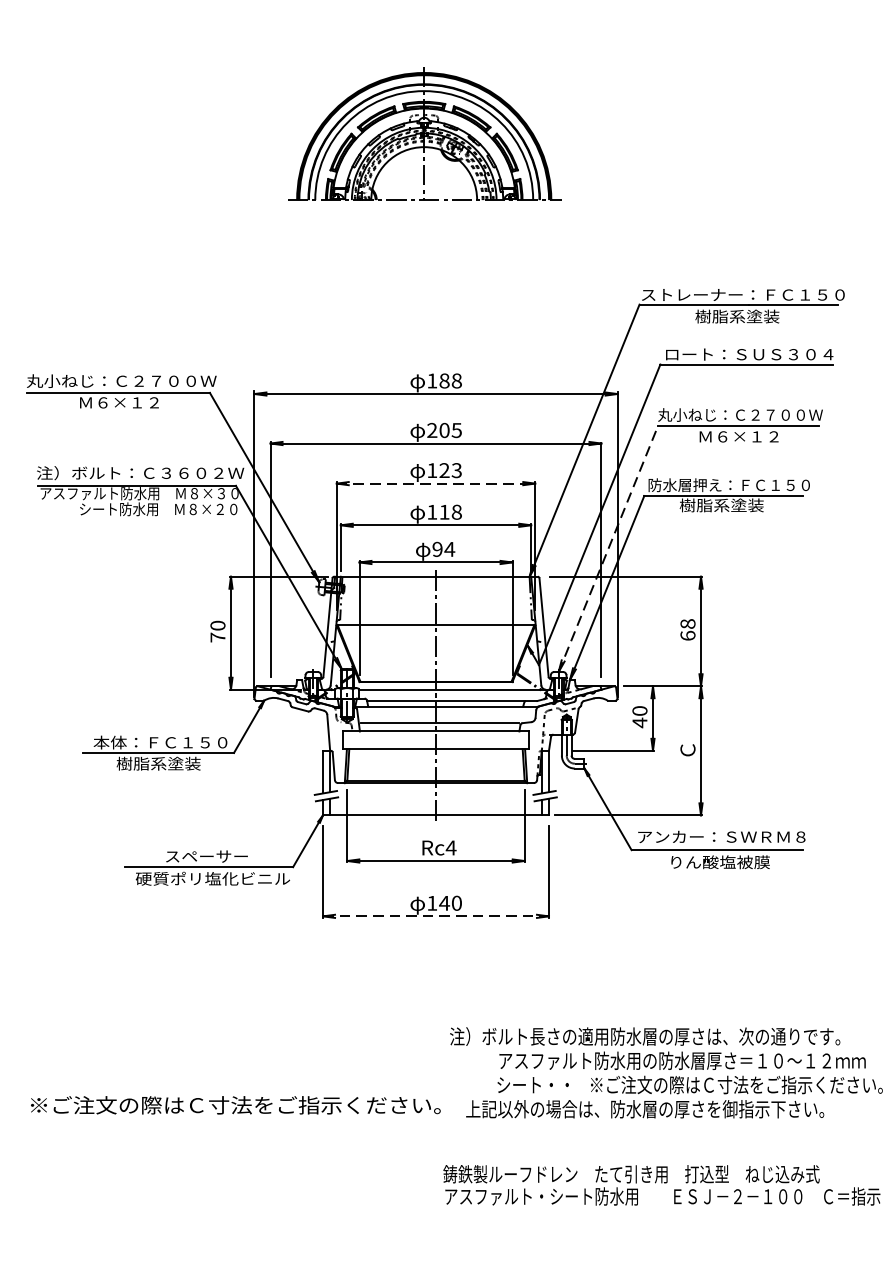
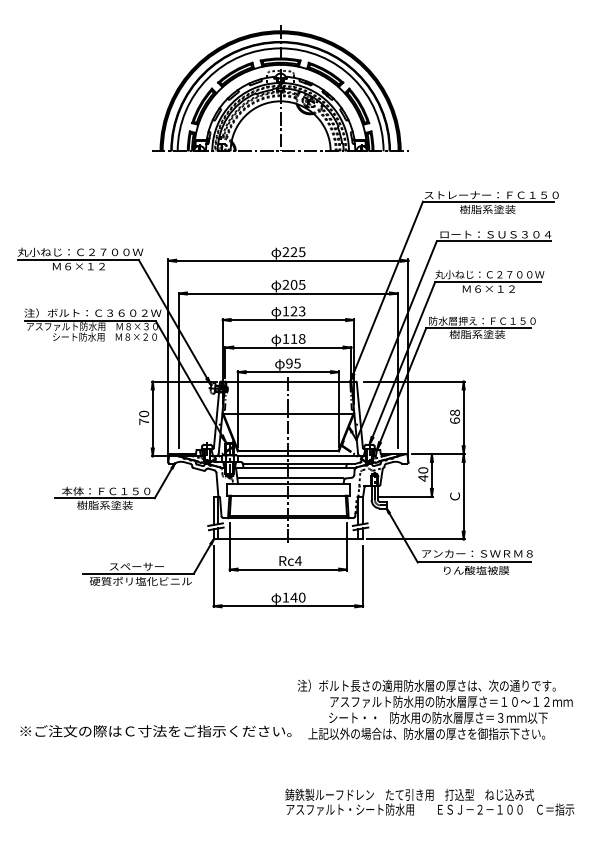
part: (424, 133) -> (280, 88), size x1.43
text: (443, 381) -> (293, 252), 188 -> 225
line: (436, 484) -> (288, 320), dashed -> solid
text: (449, 549) -> (297, 363), 94 -> 95
line: (608, 549) -> (402, 363), dashed -> solid
line: (436, 916) -> (288, 606), dashed -> solid
text: (735, 1084) -> (486, 717), ※ご注文の際はＣ寸法をご指示ください。 -> 防水用の防水層厚さ＝３ｍｍ以下
text: (661, 1184) -> (429, 801), moved

